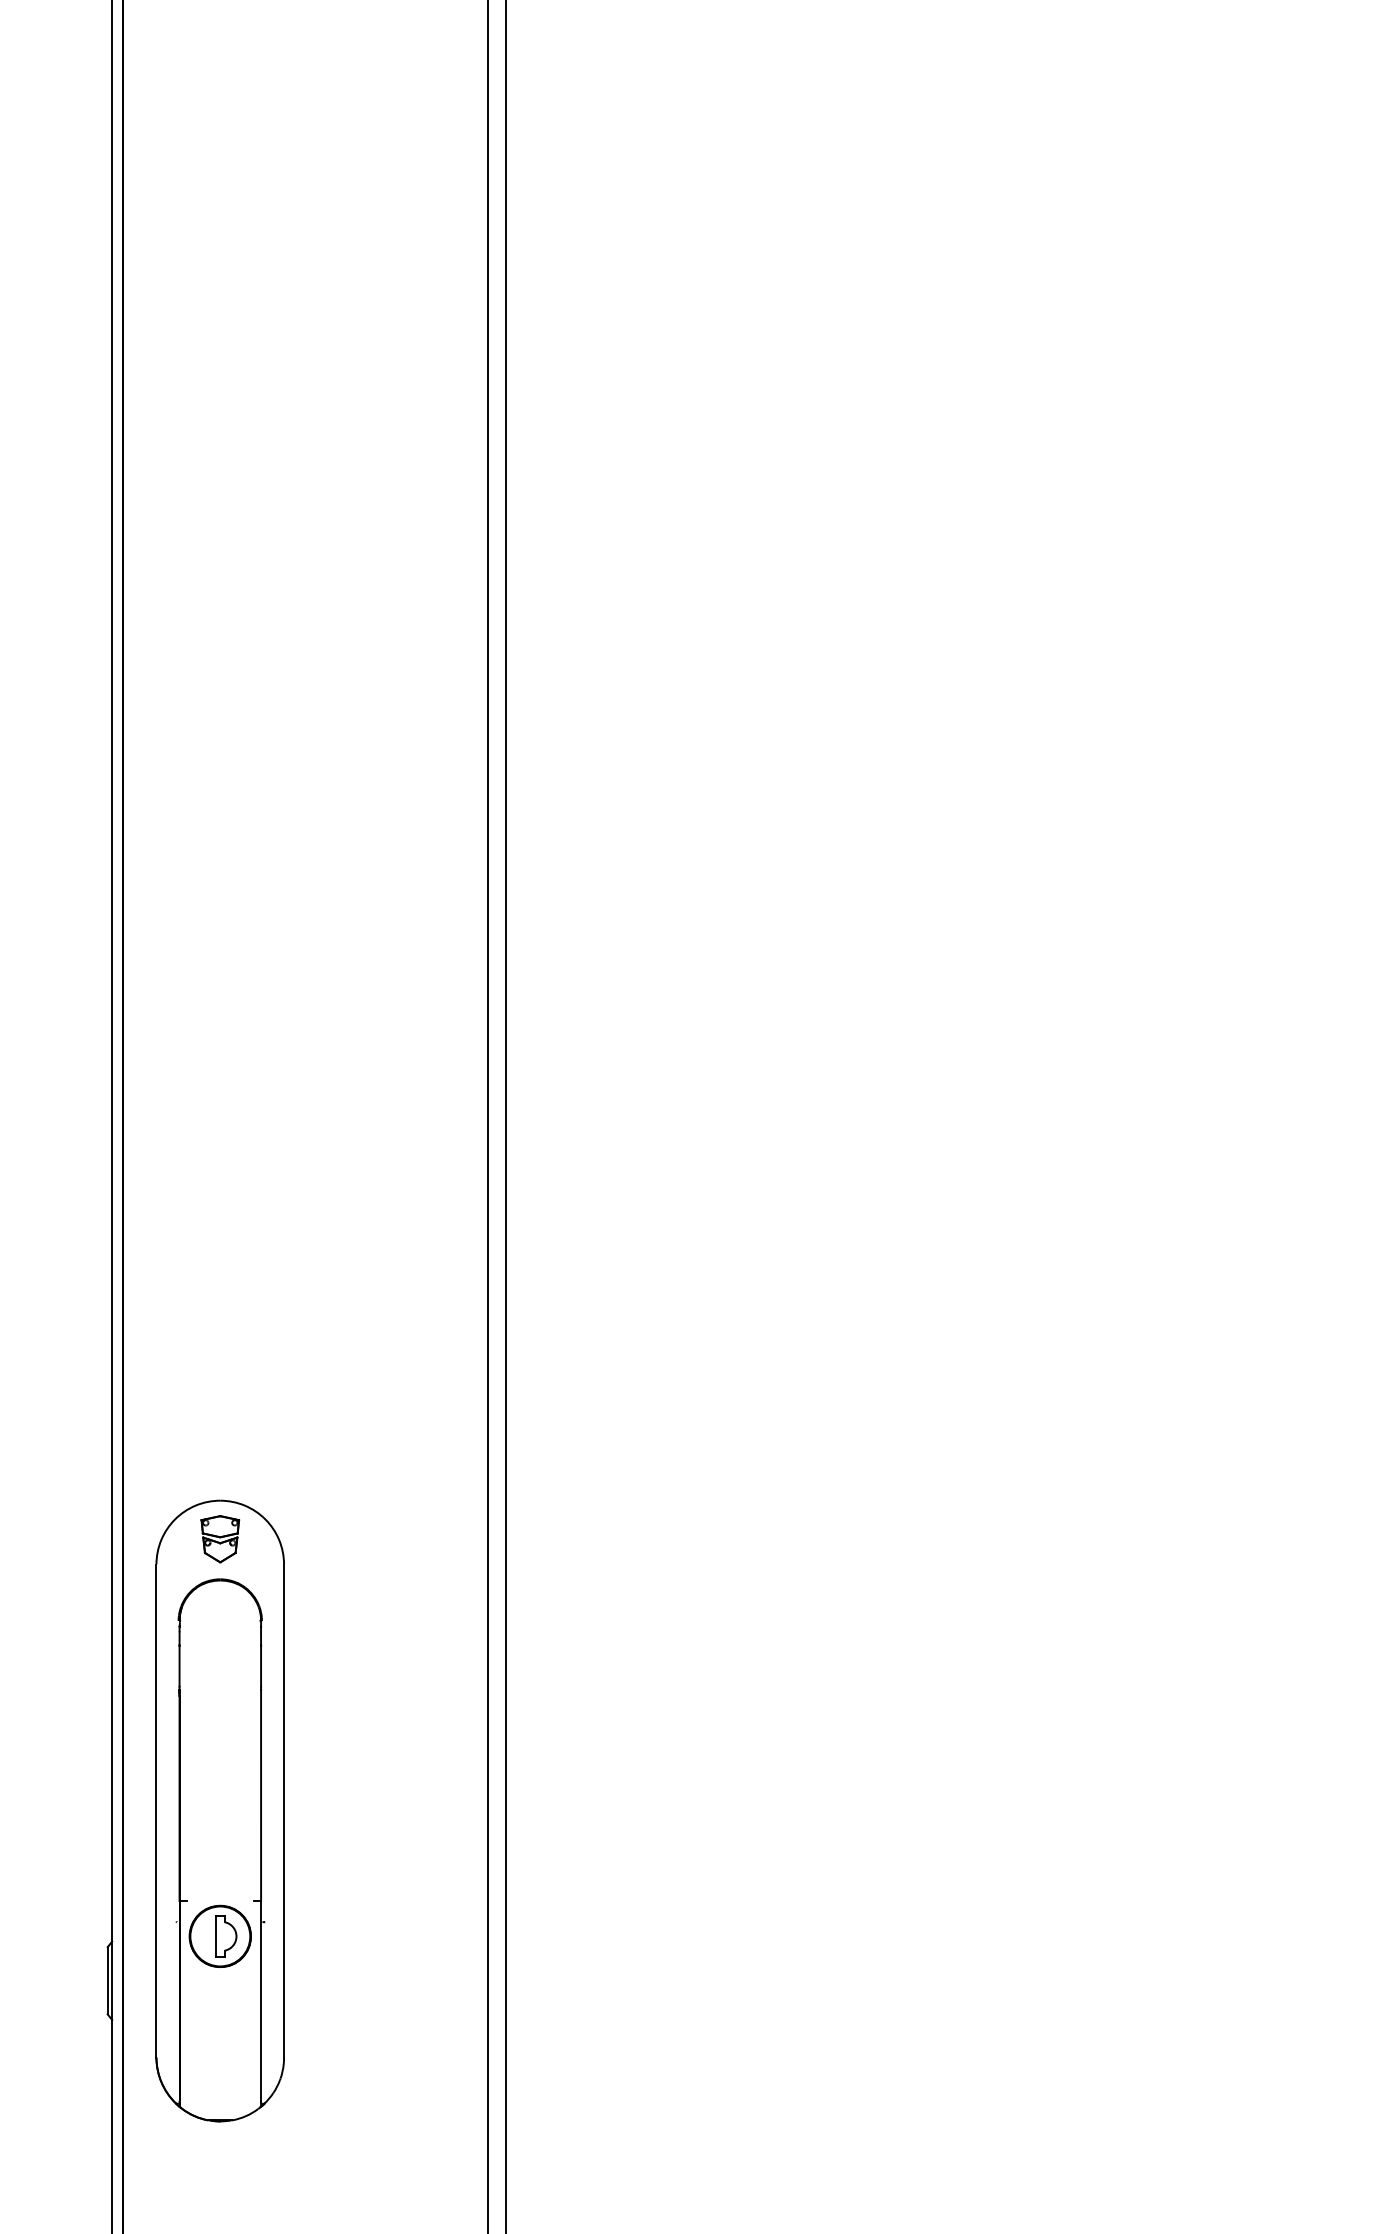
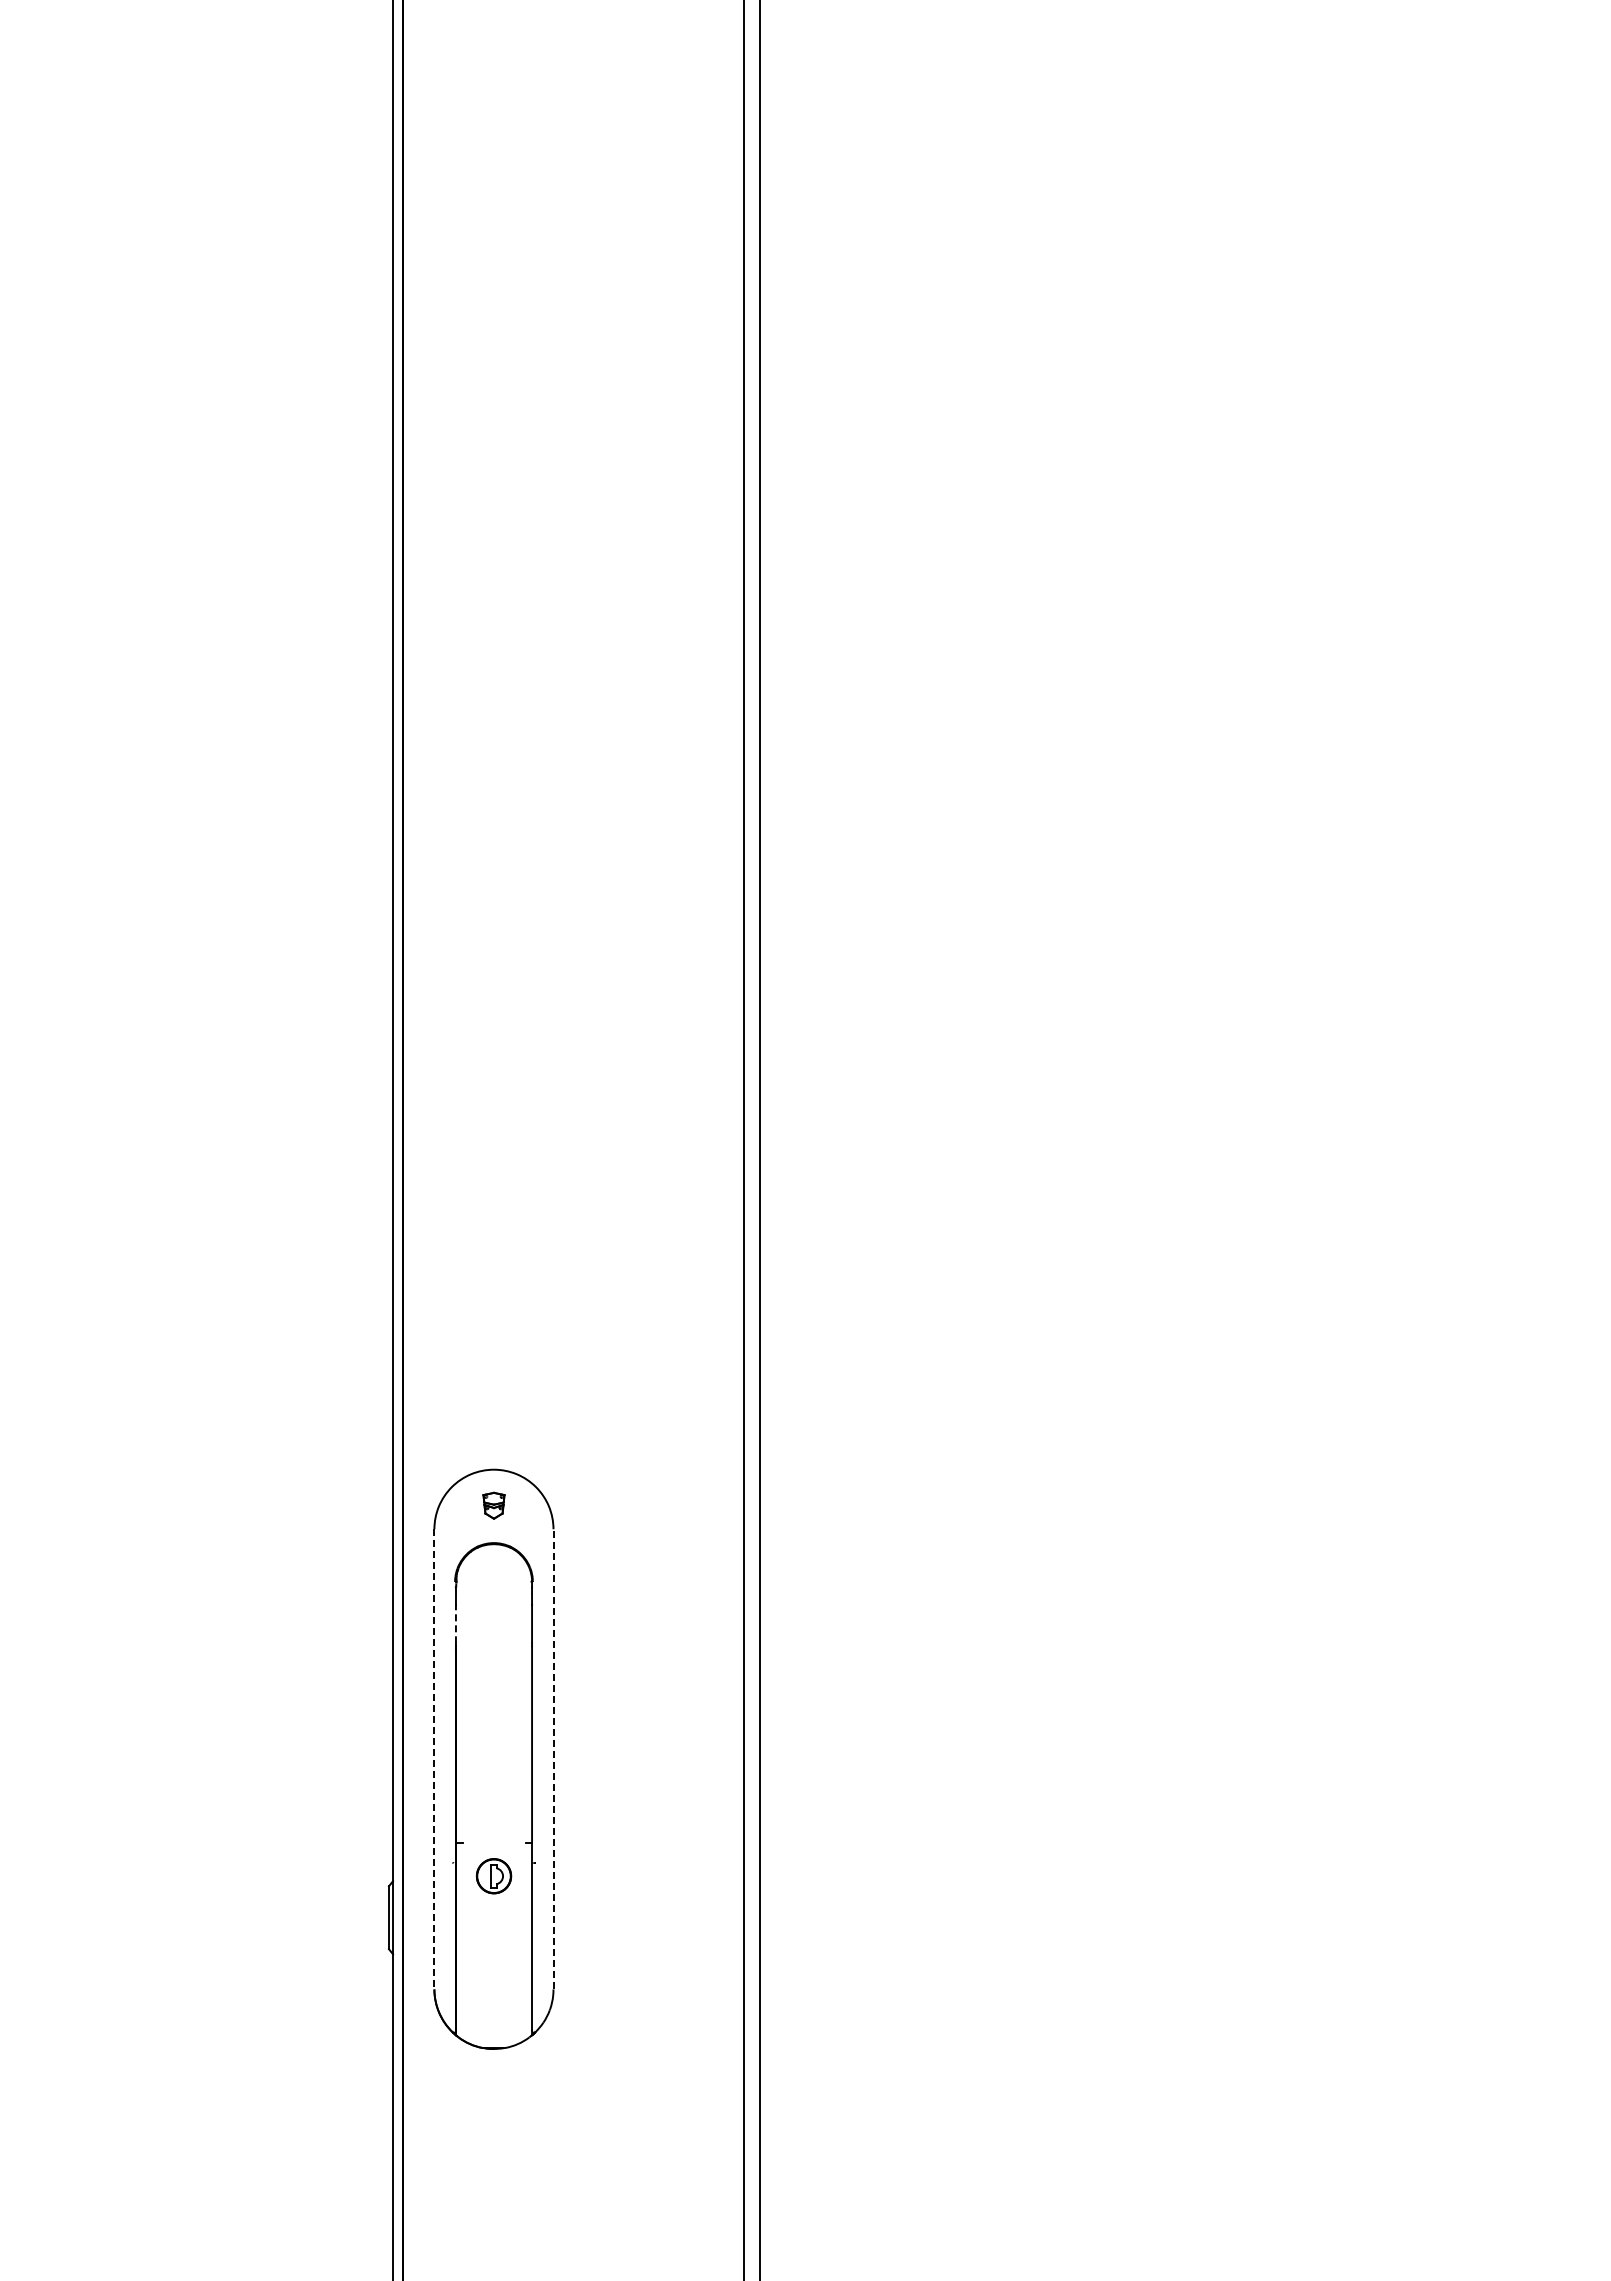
part: (219, 1539) -> (493, 1505), size x0.6
line: (179, 1665) -> (455, 1623), solid -> dashed
line: (284, 1810) -> (553, 1758), solid -> dashed
line: (156, 1811) -> (434, 1759), solid -> dashed
part: (219, 1935) -> (493, 1875), size x0.6

